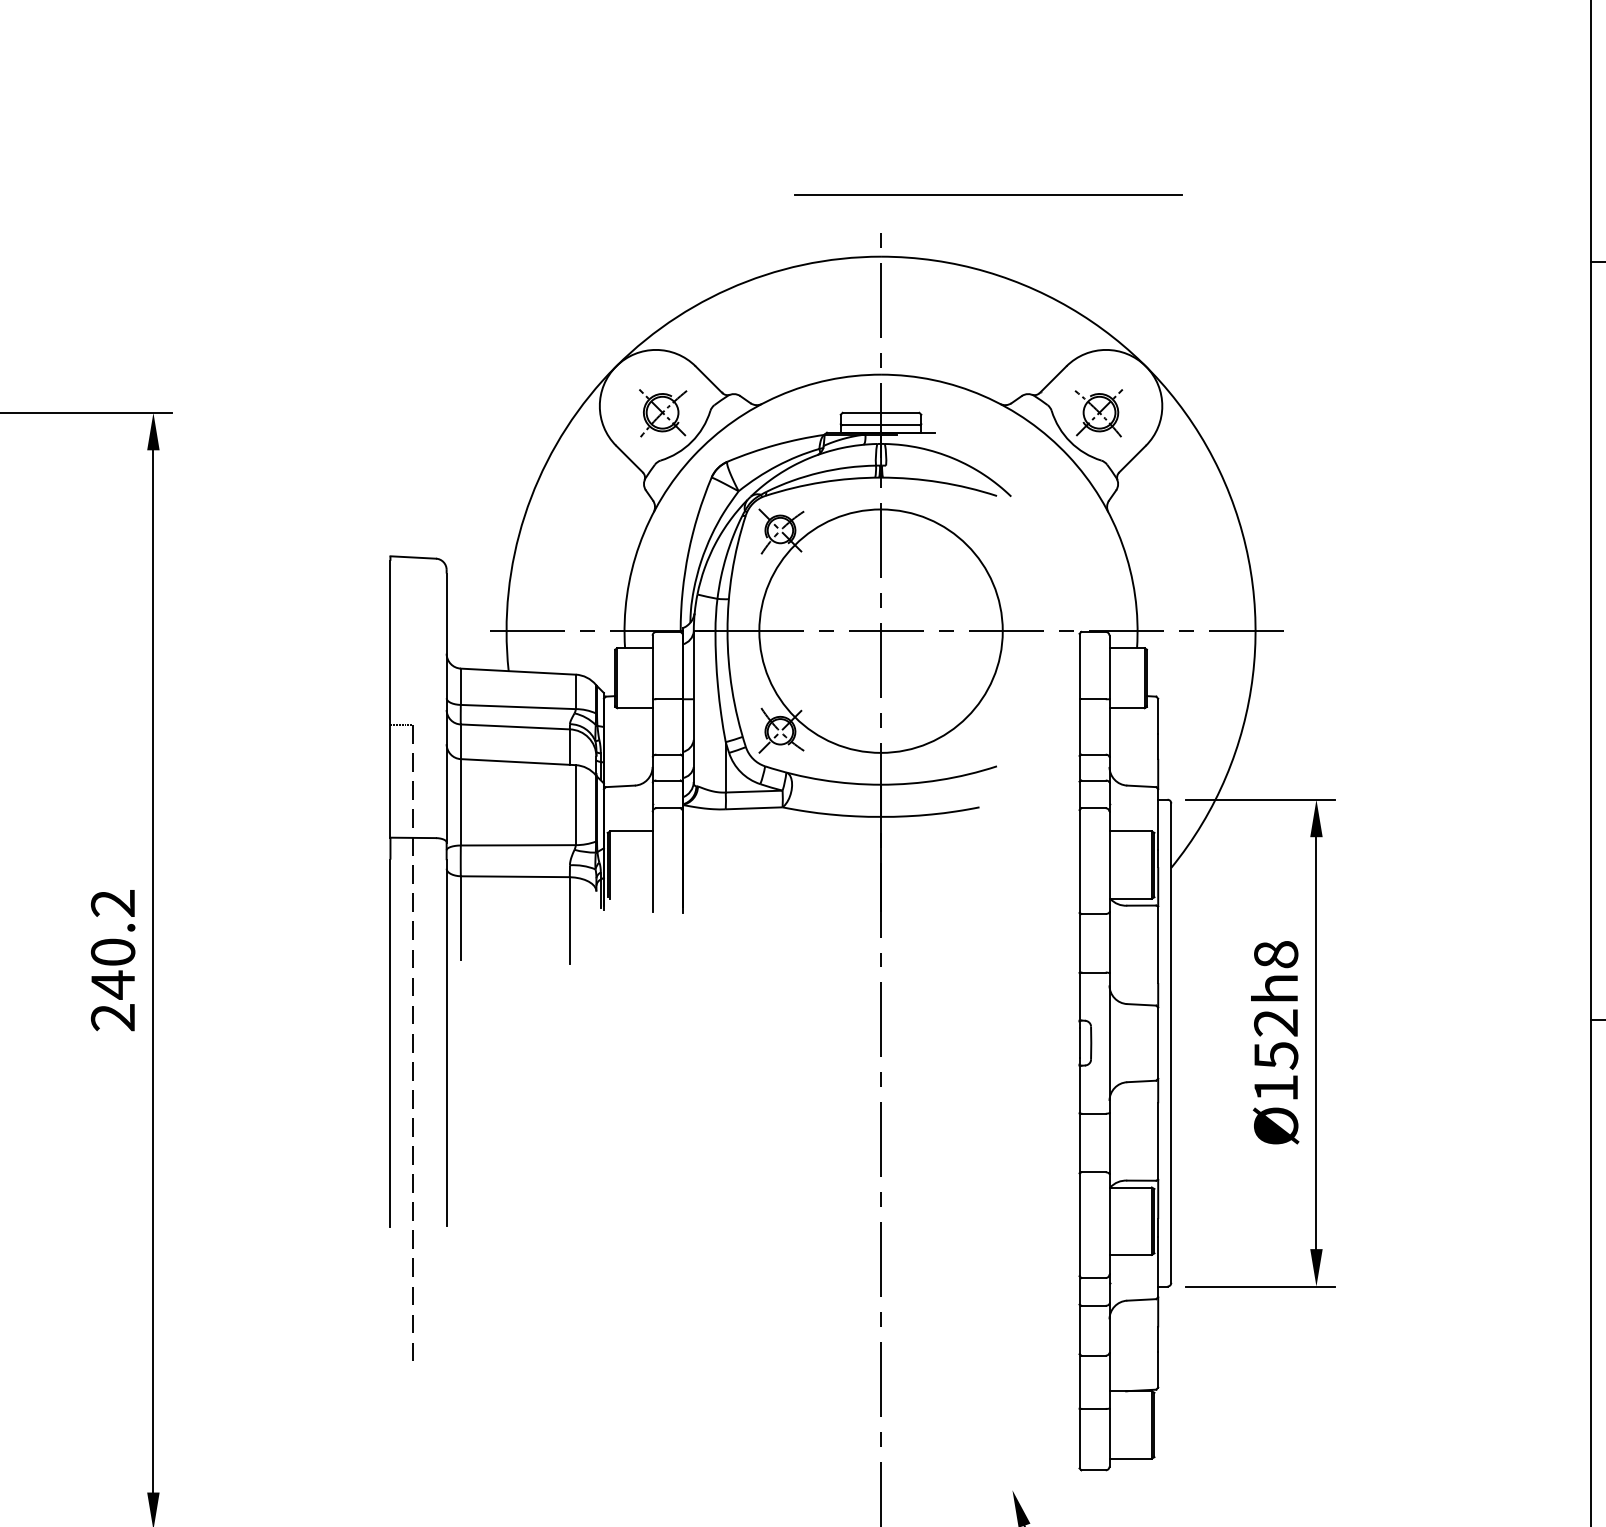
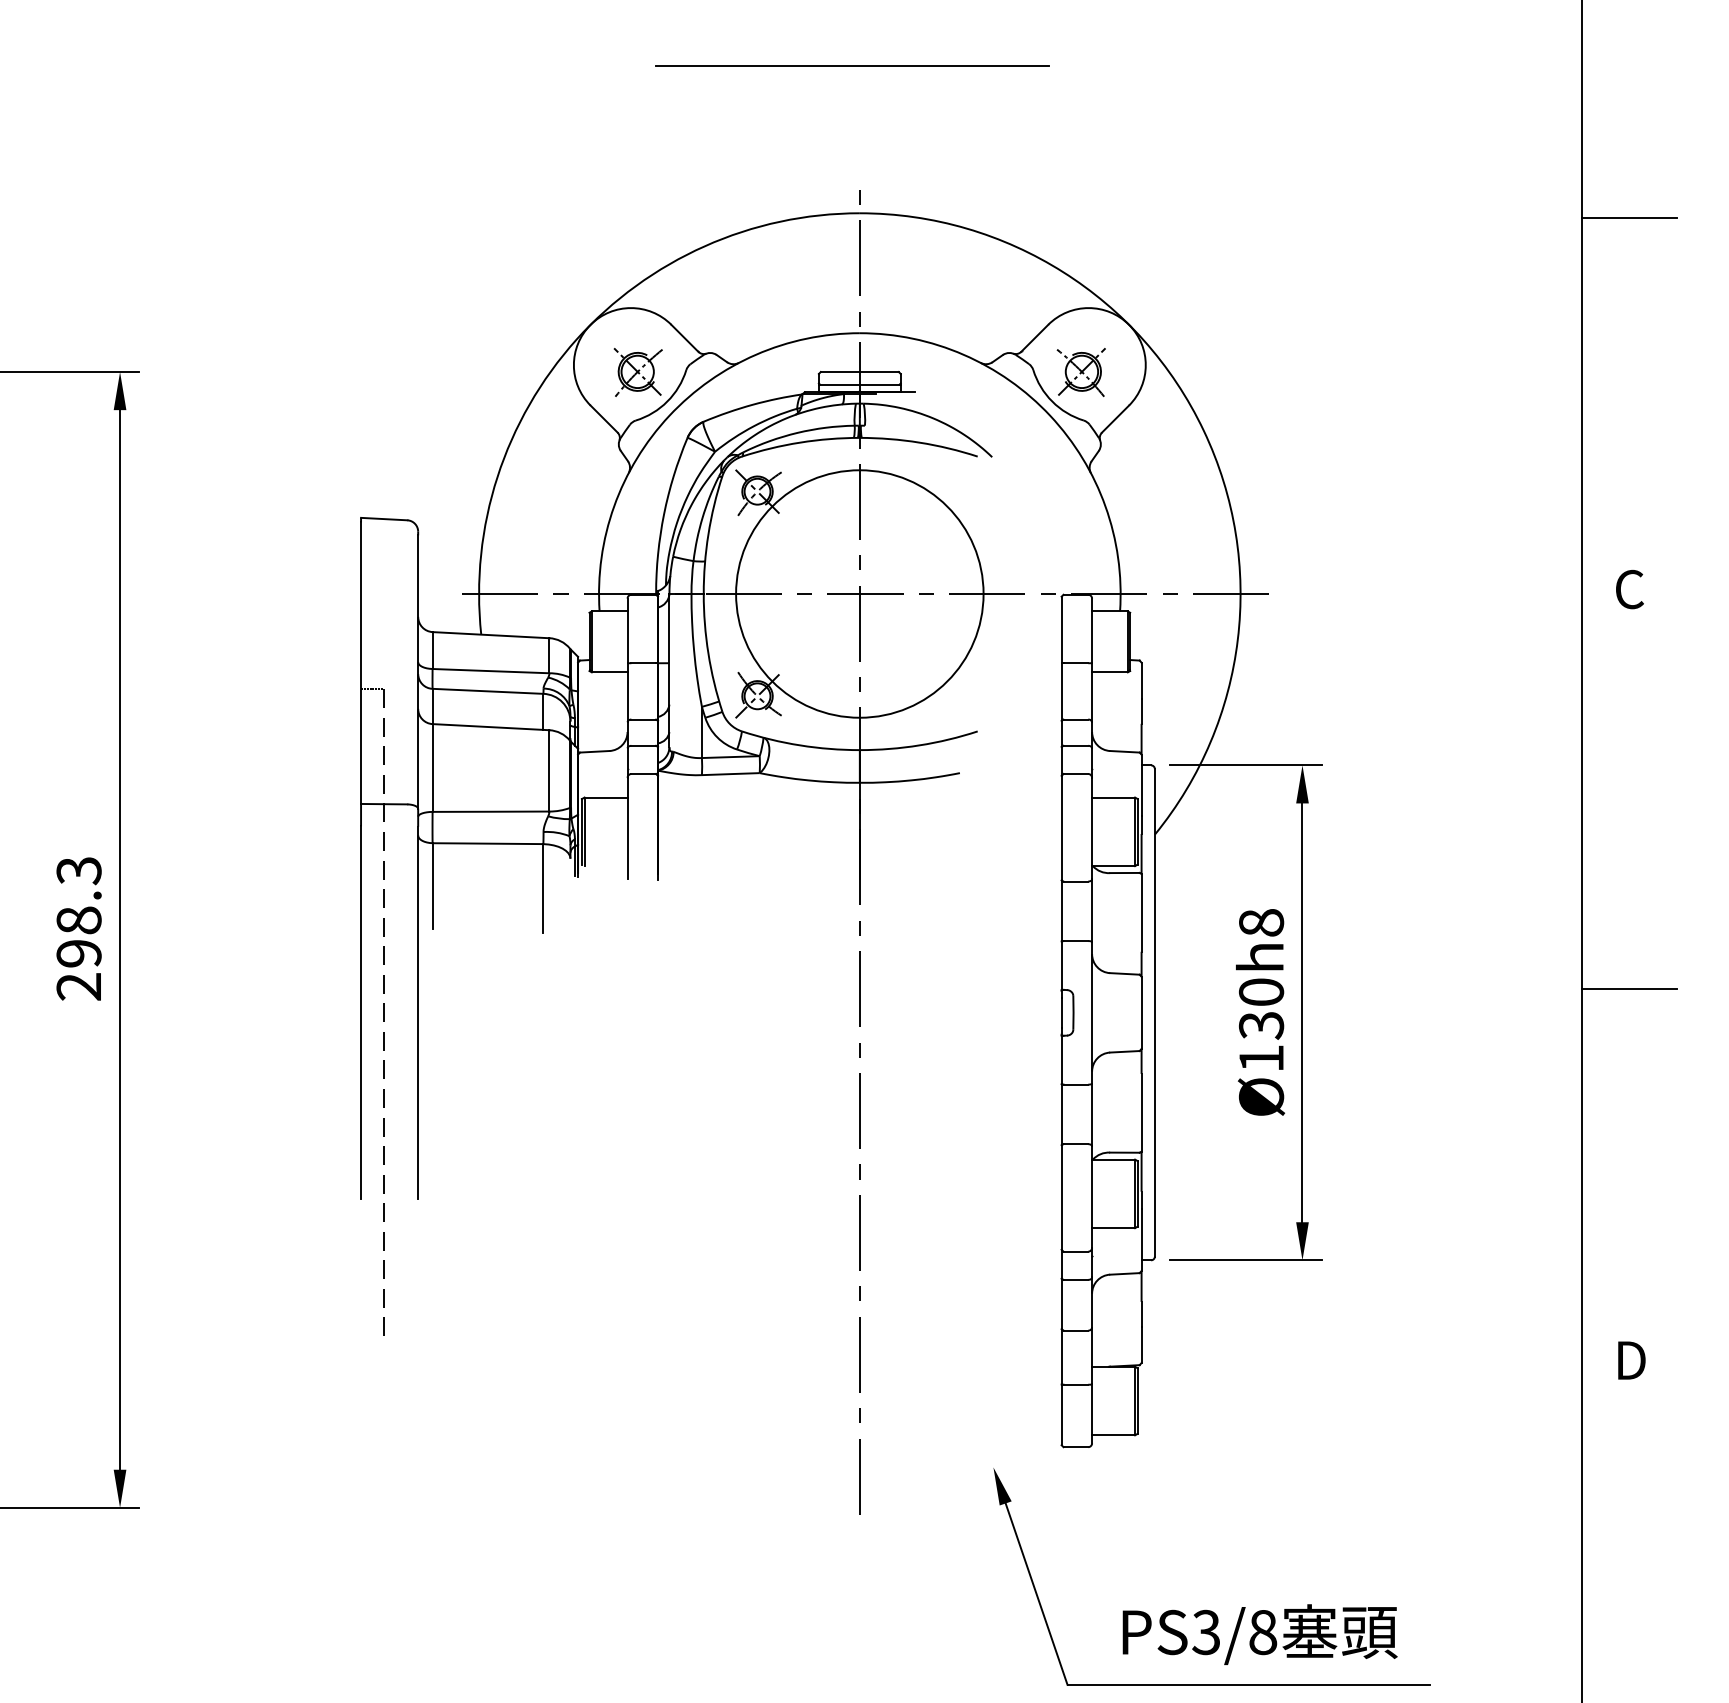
line: (988, 194) -> (852, 65), moved
text: (112, 944) -> (78, 912), 240.2 -> 298.3
text: (1276, 1038) -> (1261, 1008), Ø152h8 -> Ø130h8

